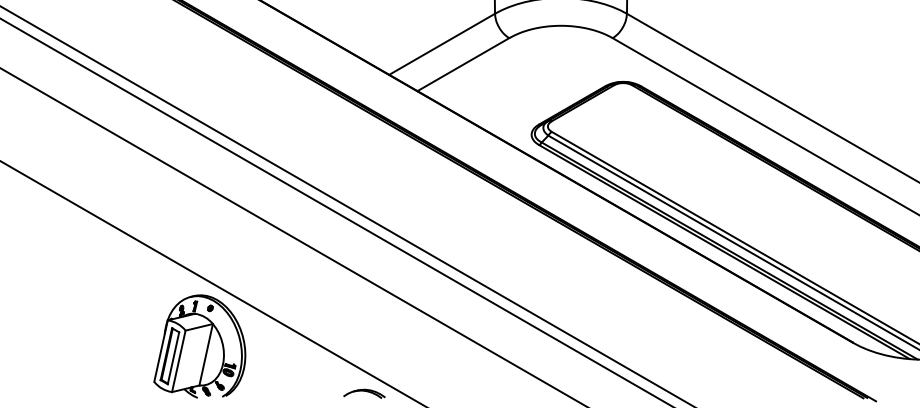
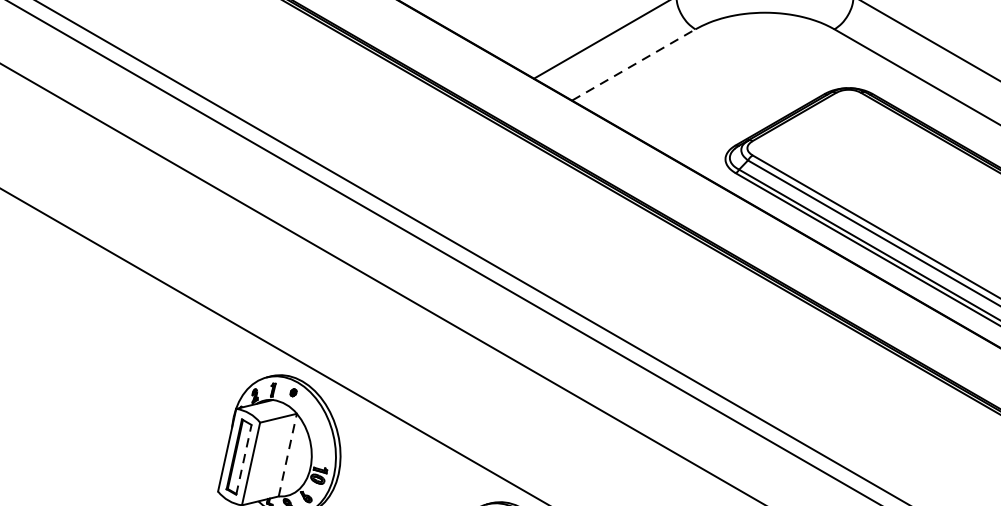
line: (463, 64) -> (633, 64), solid -> dashed
line: (206, 354) -> (288, 454), solid -> dashed
line: (173, 358) -> (243, 460), solid -> dashed

